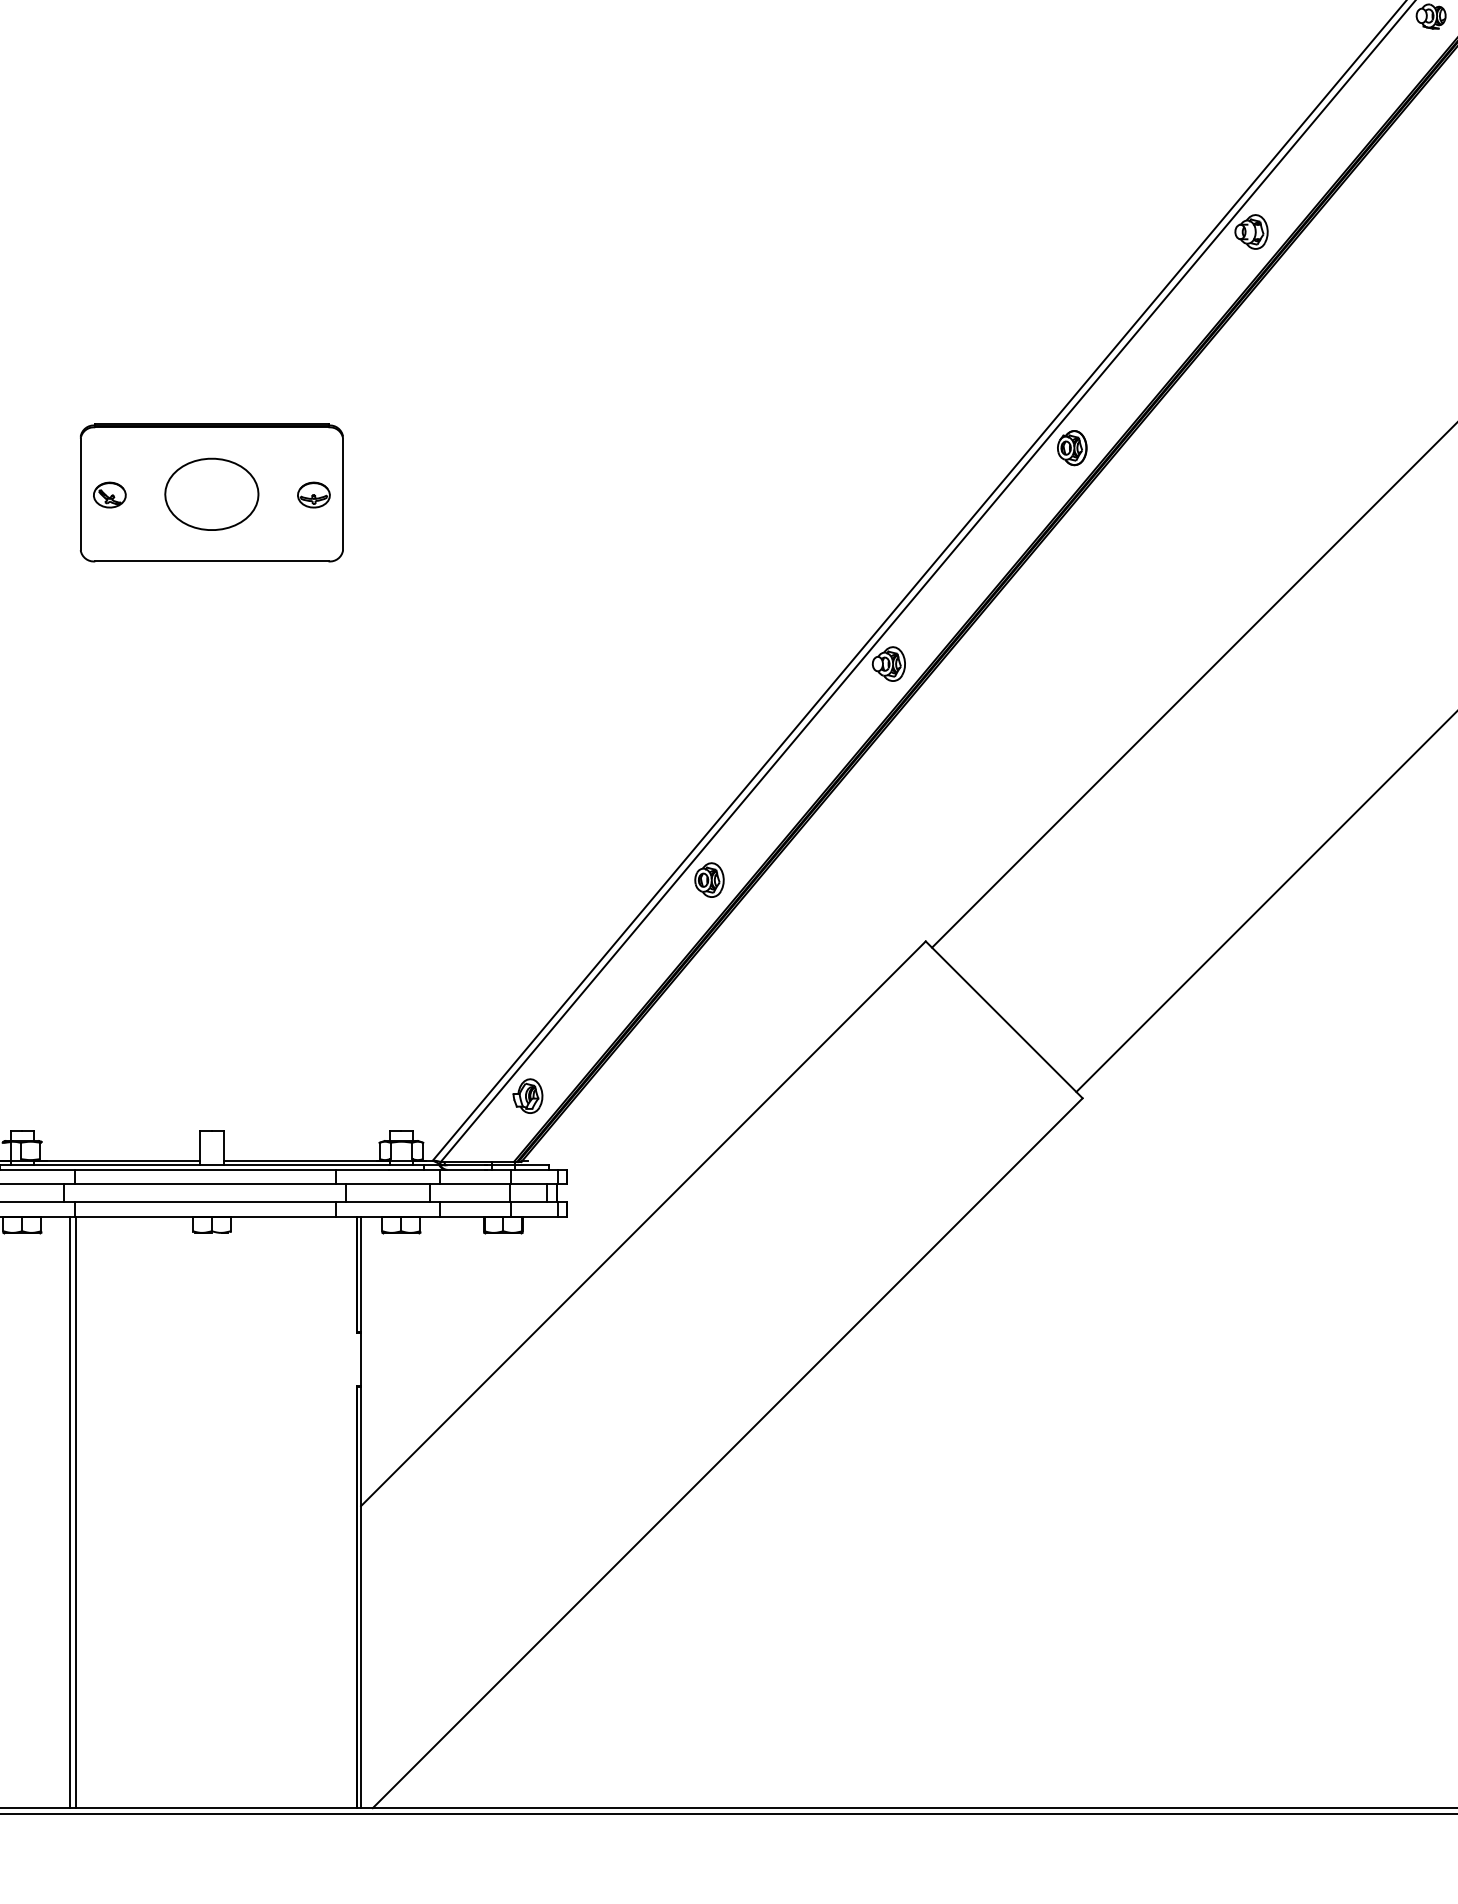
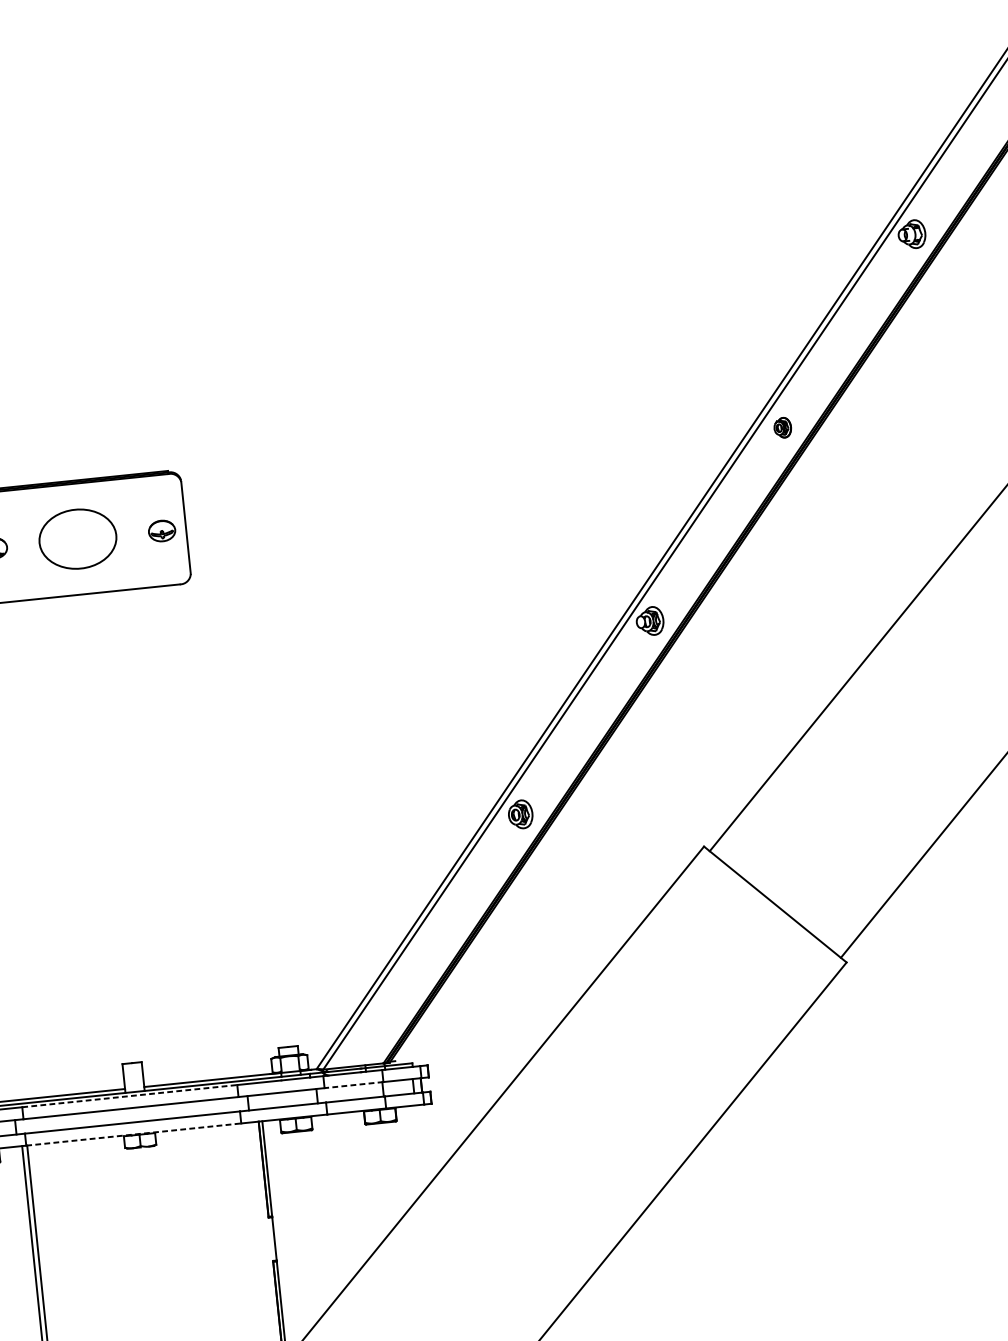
part: (1072, 448) -> (782, 428), size x0.7
part: (527, 1095) -> (389, 1007), removed
line: (205, 1169) -> (130, 1095), solid -> dashed
line: (475, 1184) -> (353, 1085), solid -> dashed
line: (205, 1216) -> (134, 1134), solid -> dashed

